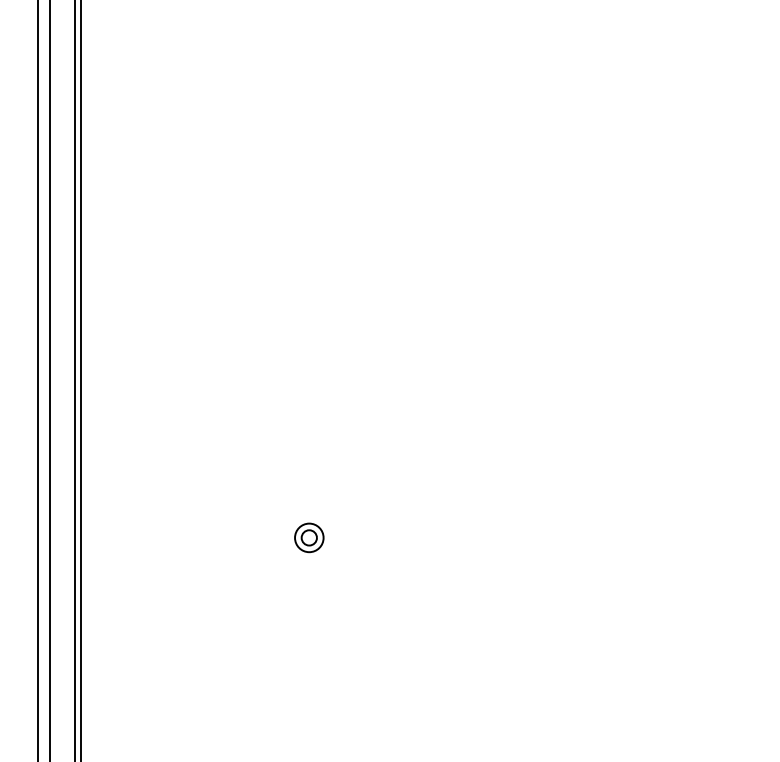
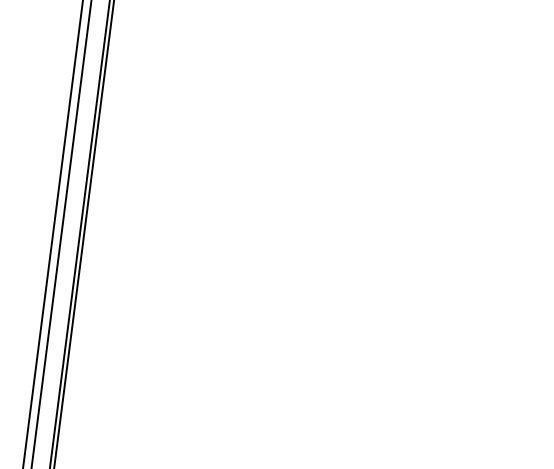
part: (309, 537) -> (240, 330), removed

